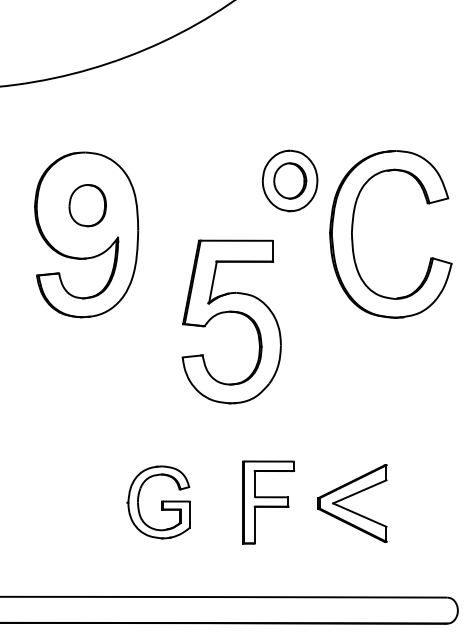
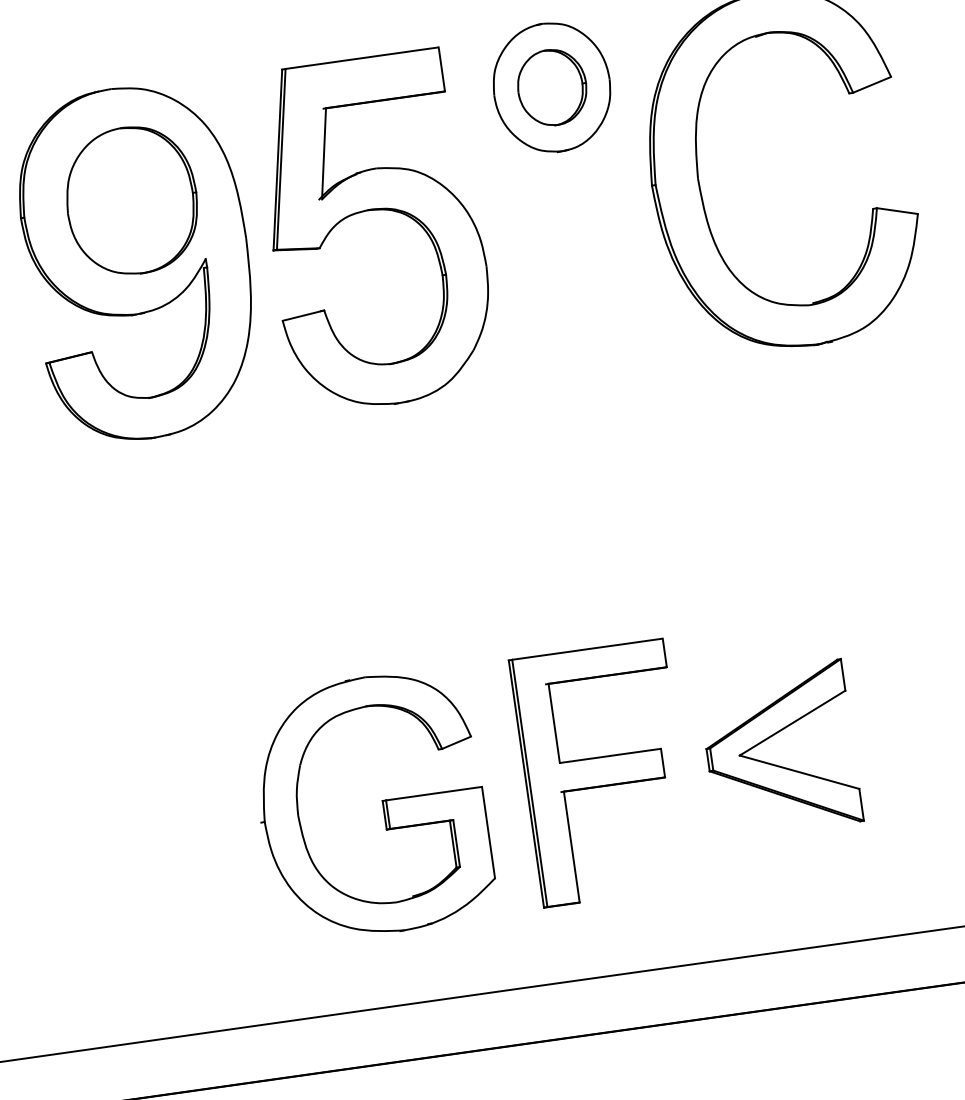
part: (87, 205) -> (131, 200), size x1.67
part: (235, 313) -> (380, 212), moved
part: (158, 502) -> (370, 806), size x1.67
part: (268, 502) -> (602, 773), size x1.43

